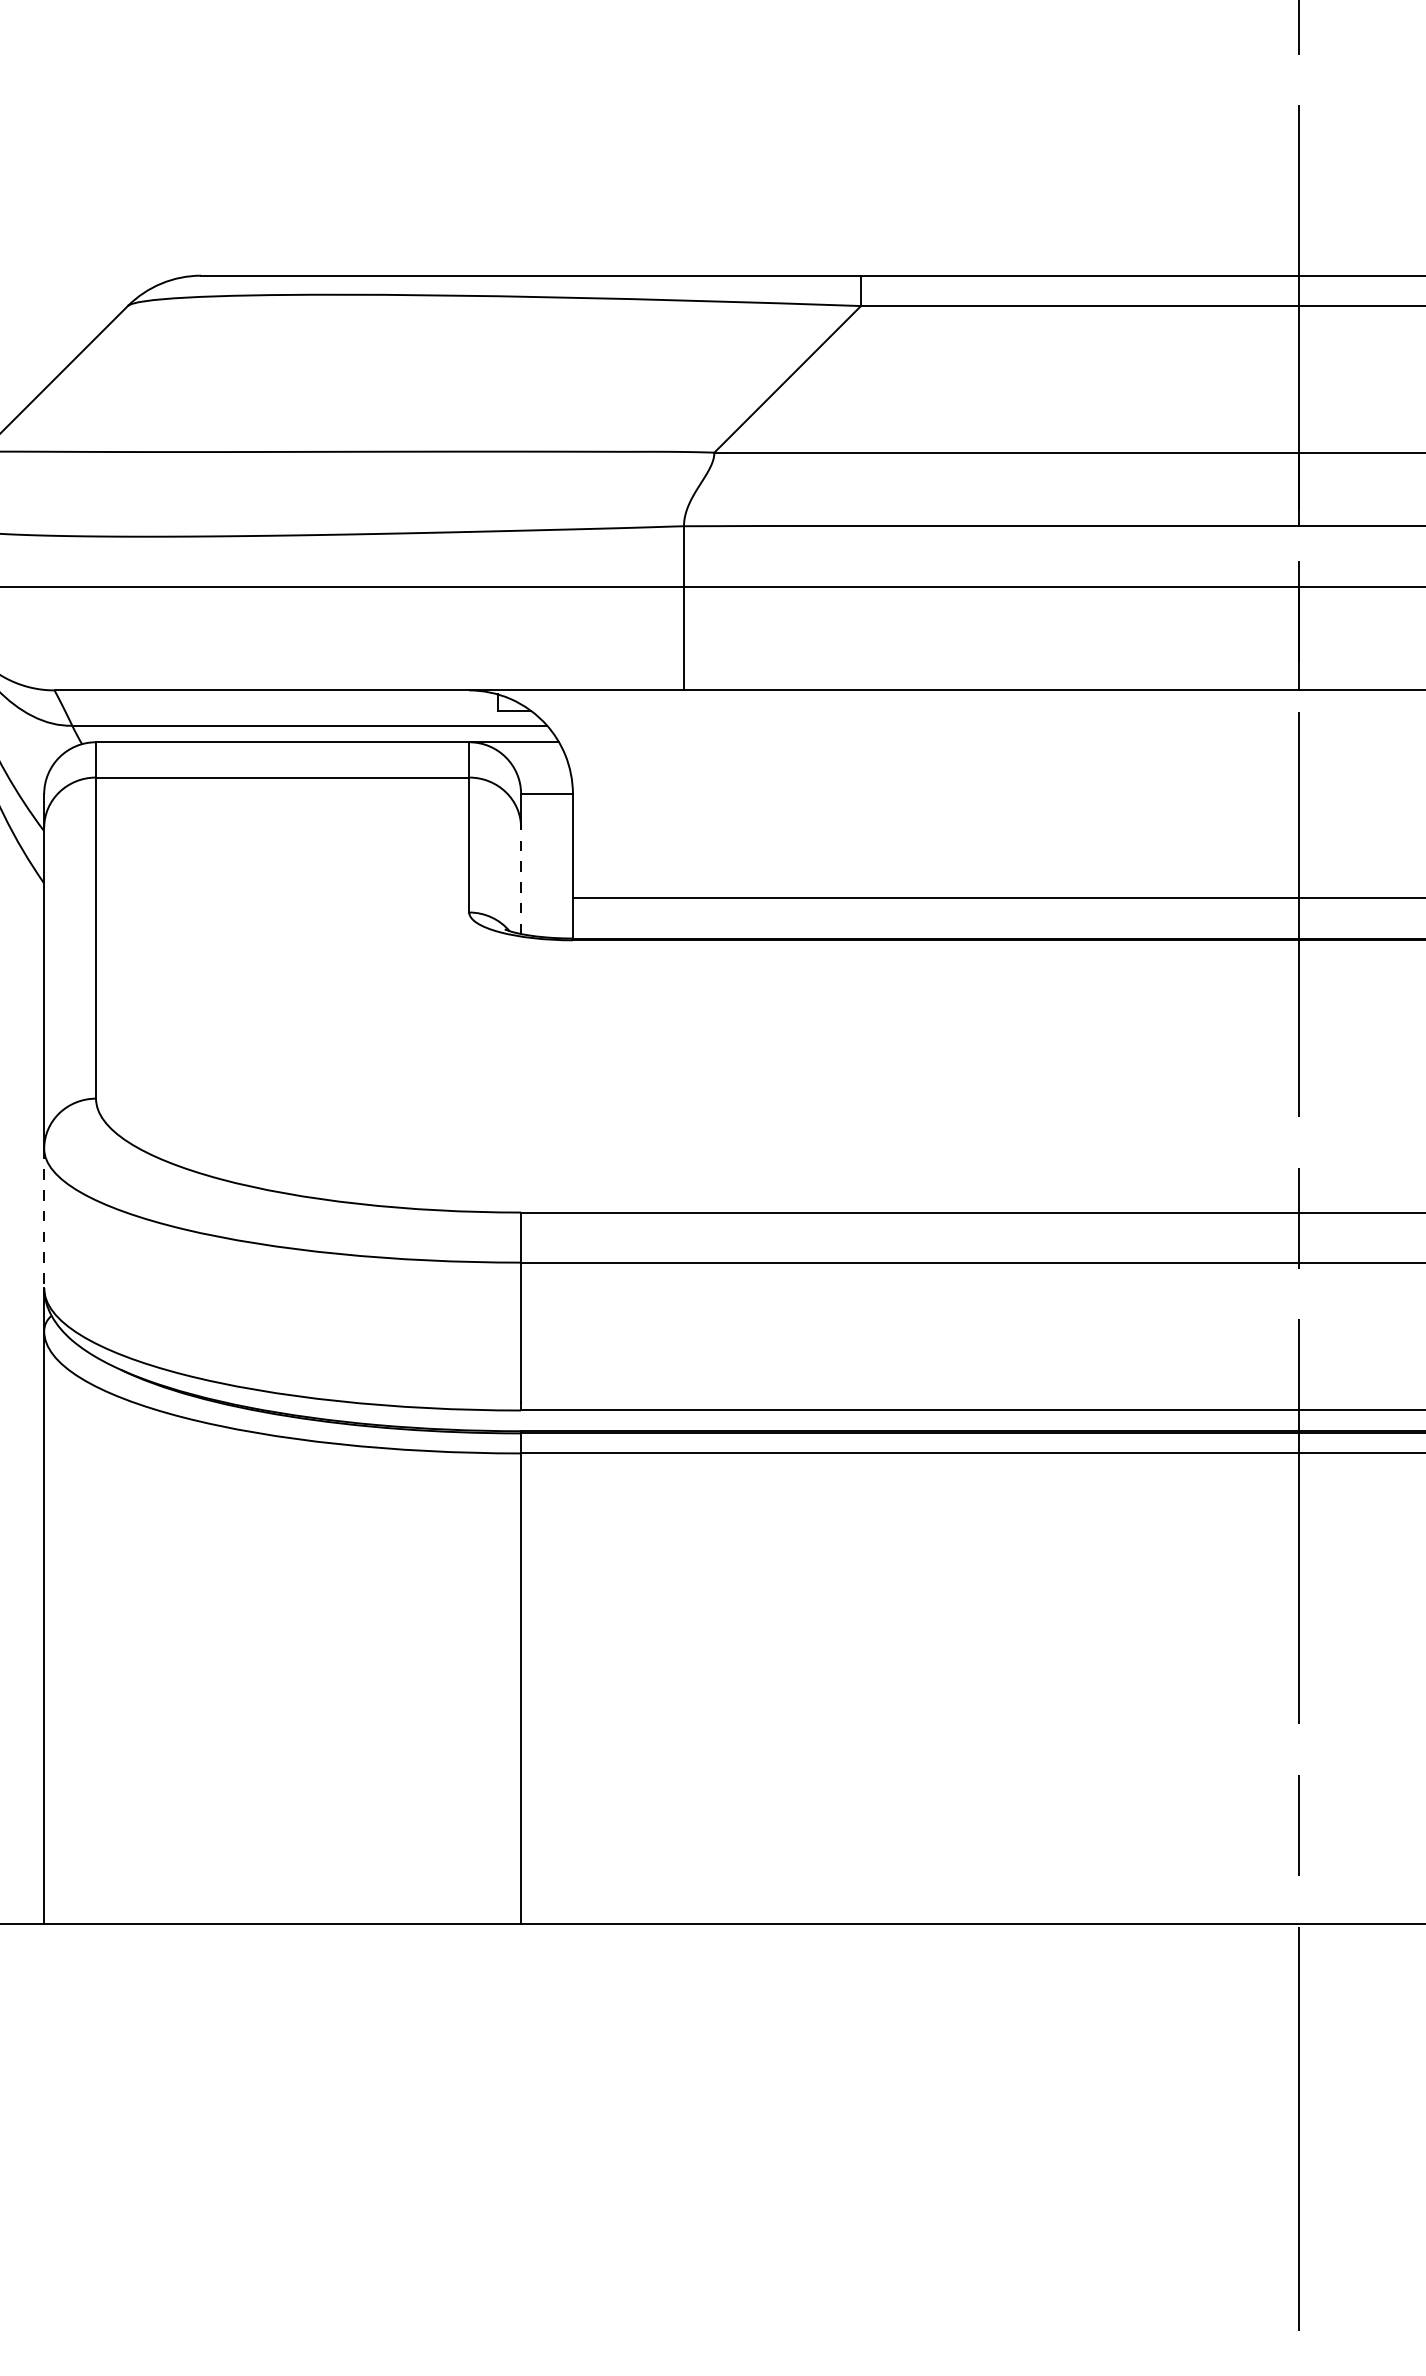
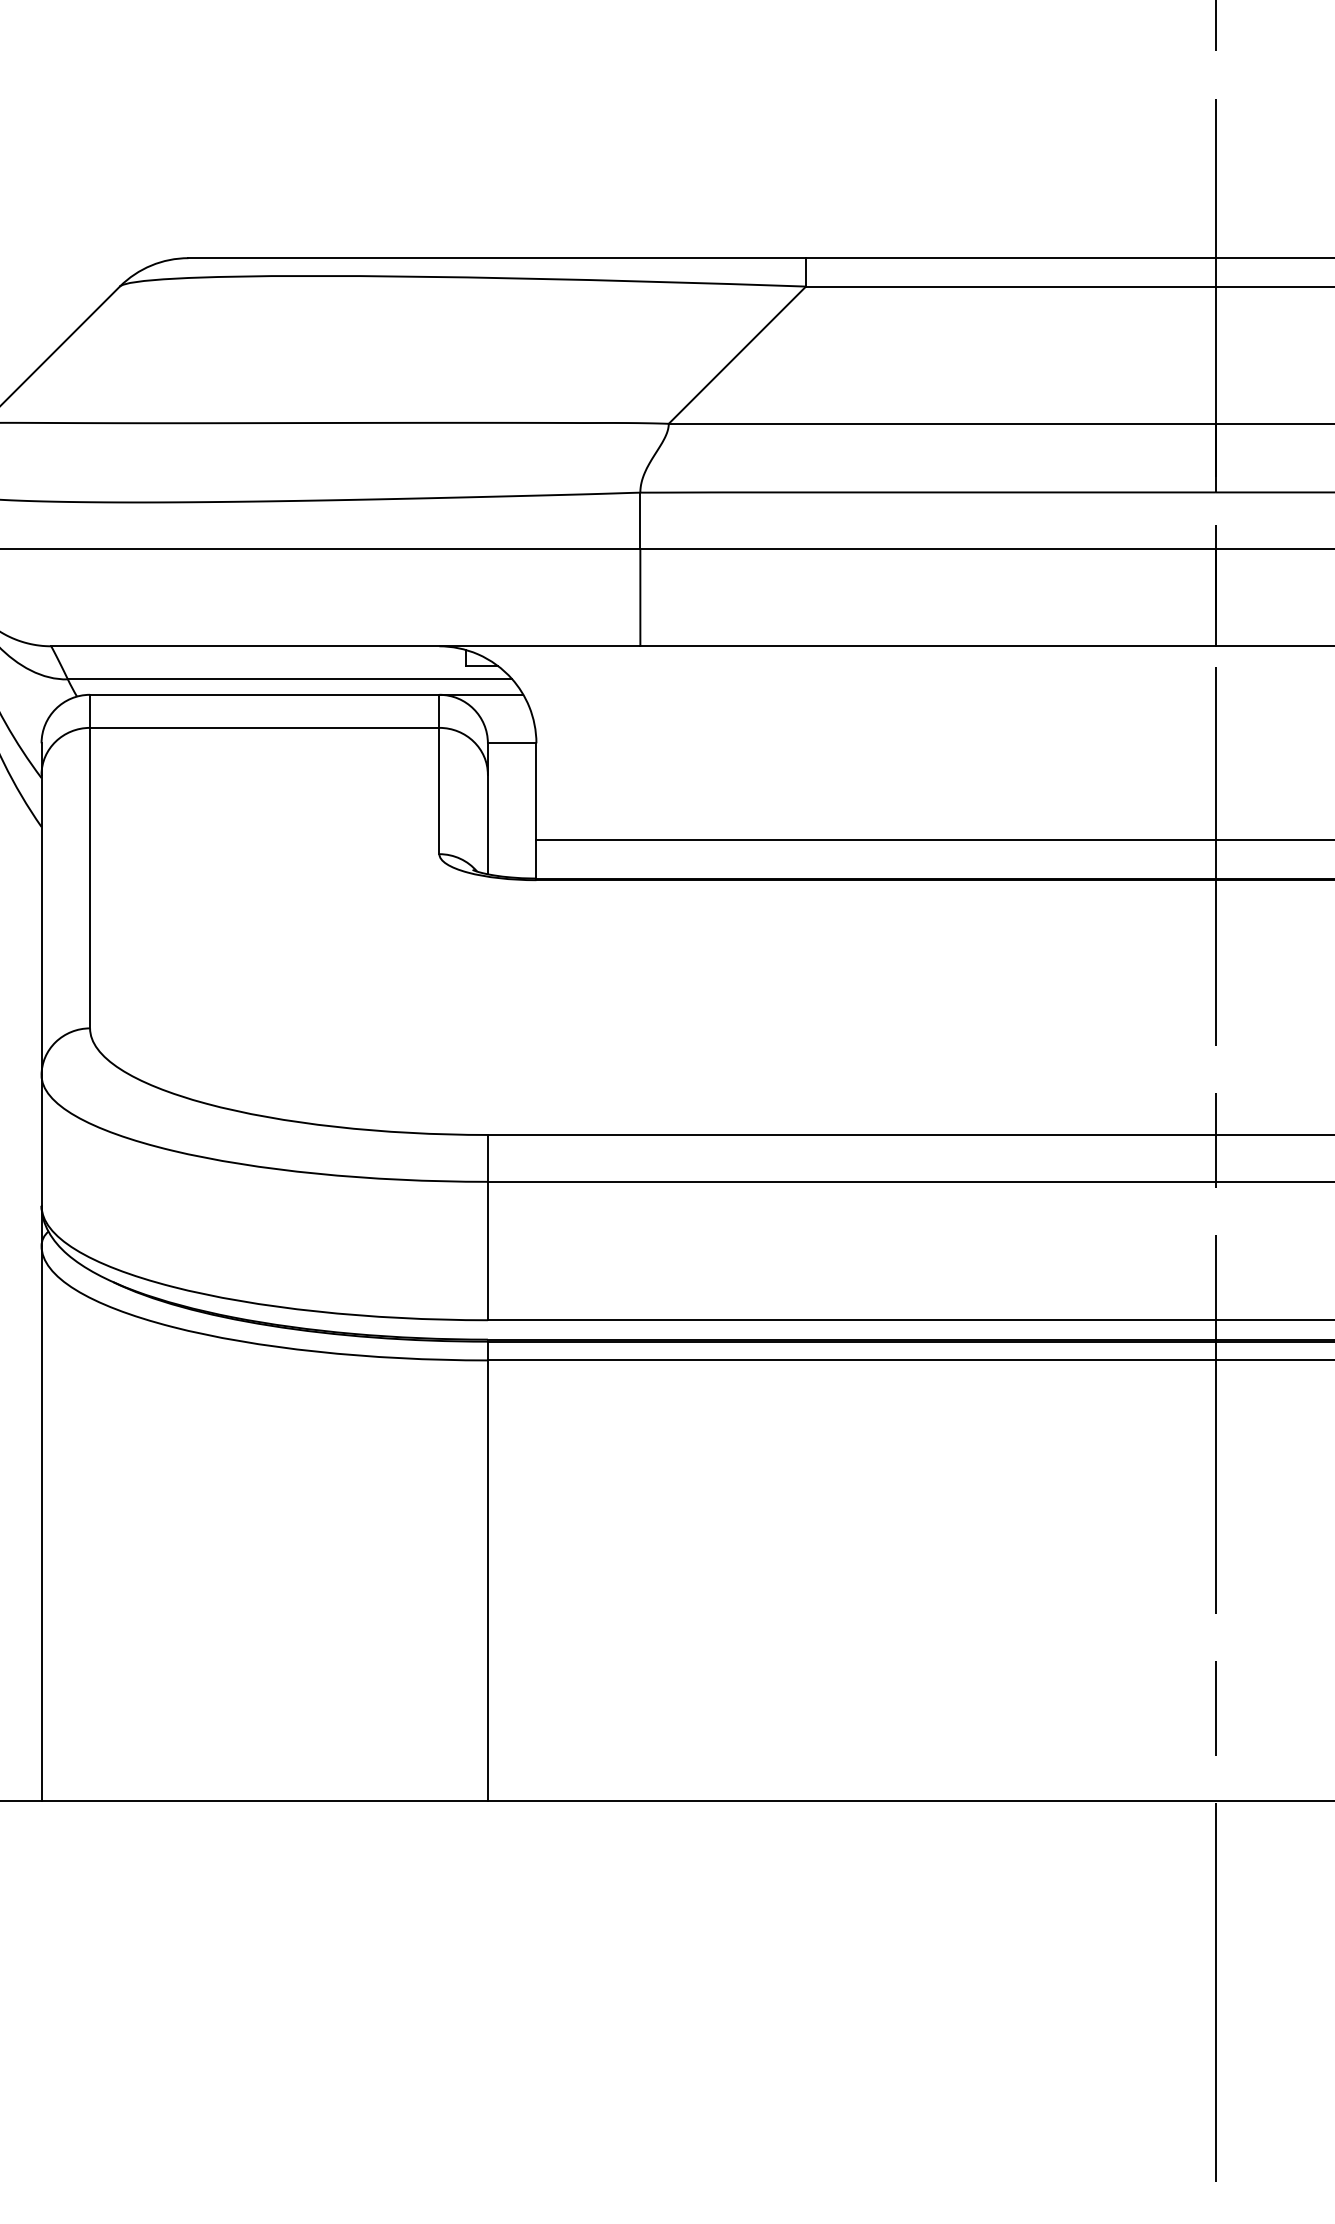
line: (521, 880) -> (488, 824), dashed -> solid
line: (44, 1218) -> (41, 1140), dashed -> solid

